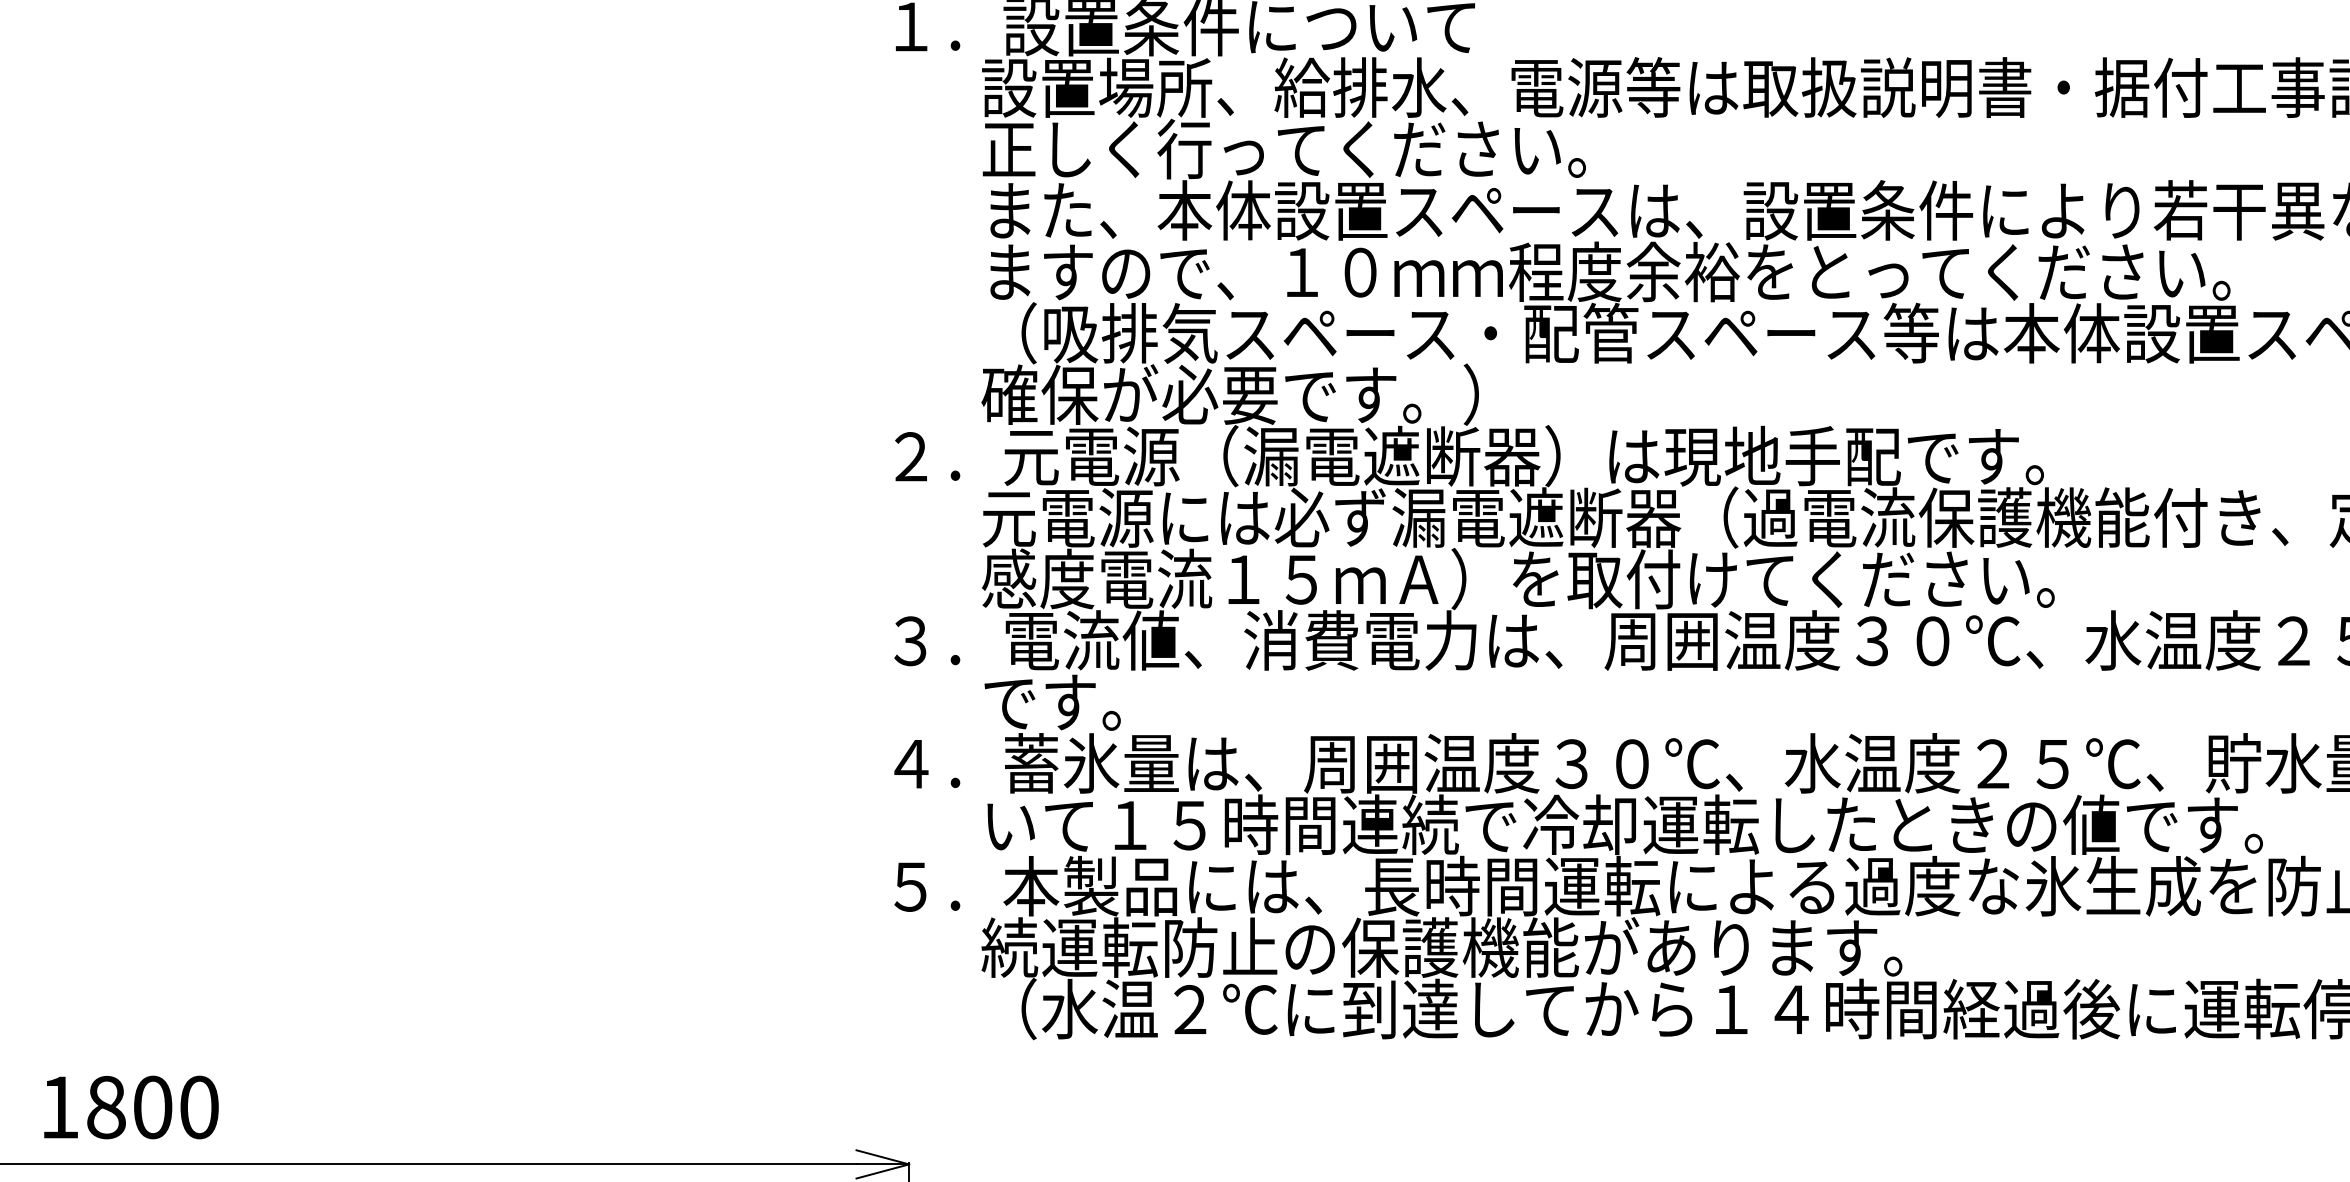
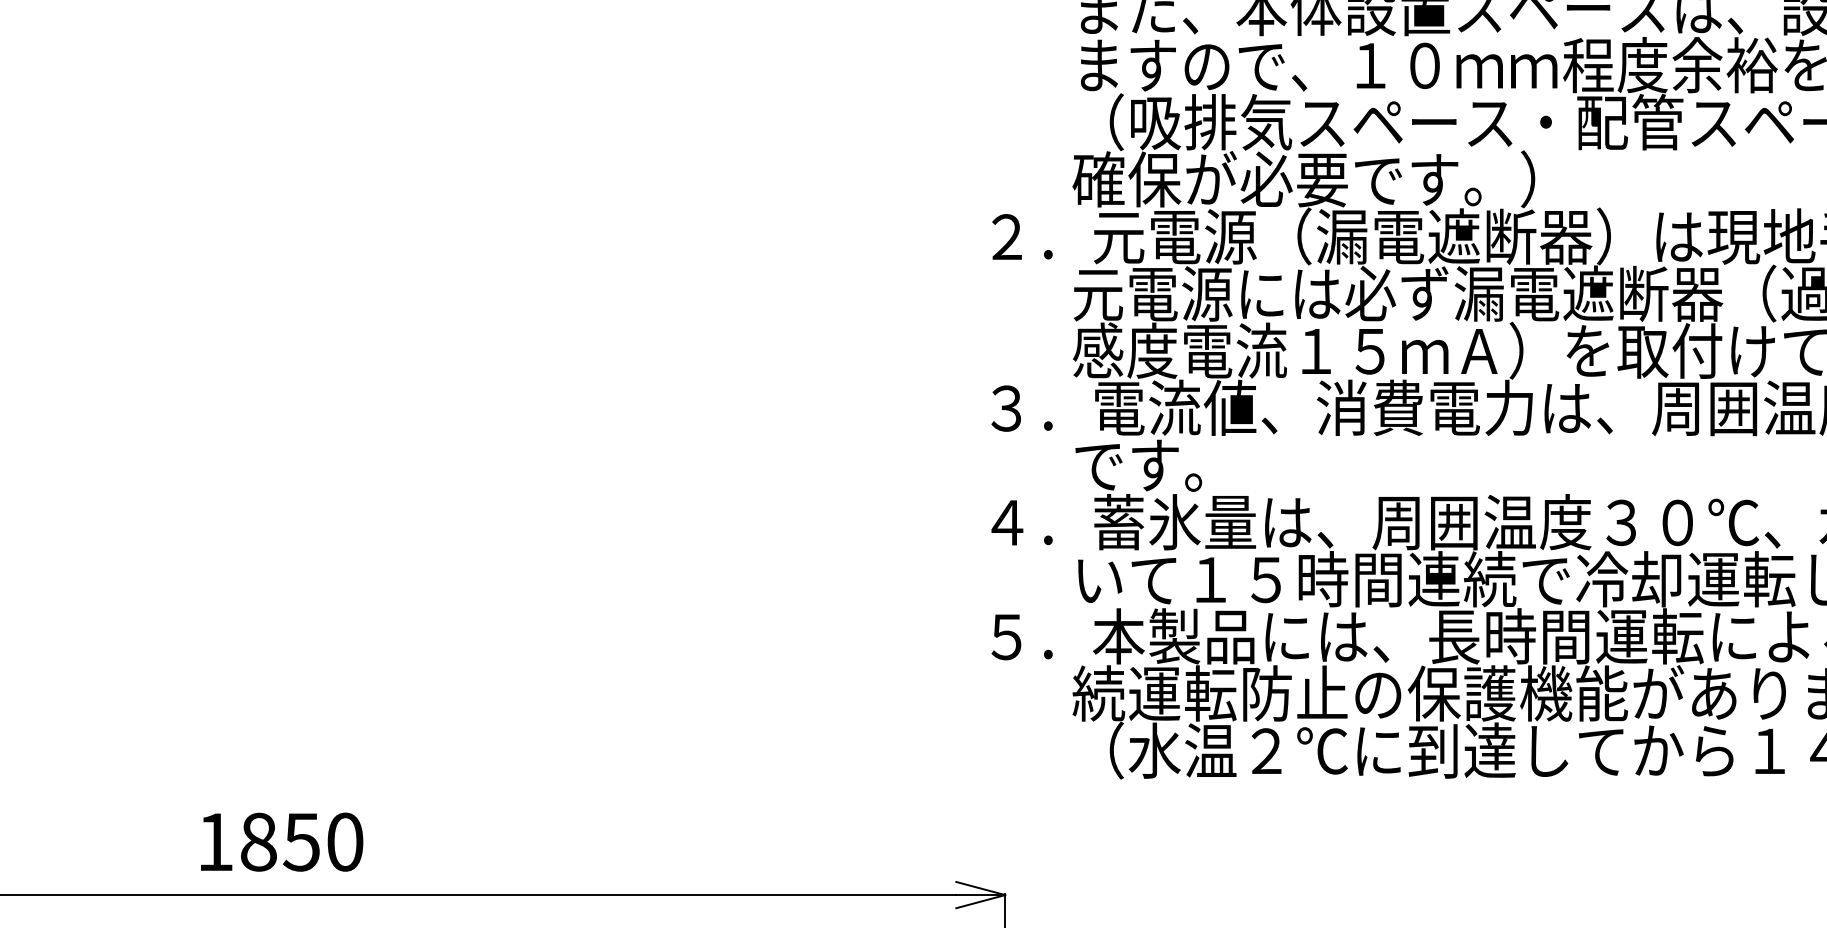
text: (152, 1107) -> (301, 842), 1800 -> 1850

